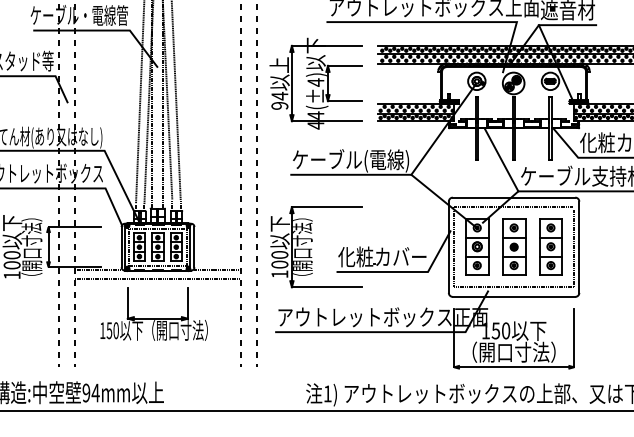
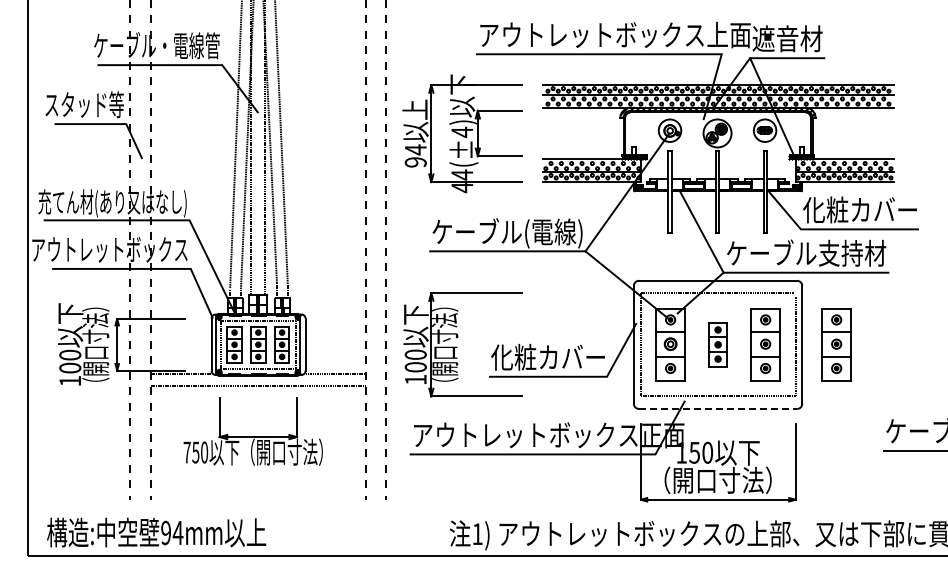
part: (513, 246) -> (717, 344), size x0.6
part: (605, 246) -> (836, 344), added
line: (514, 296) -> (718, 408), solid -> dashed
text: (102, 330) -> (186, 452), 150 -> 750

